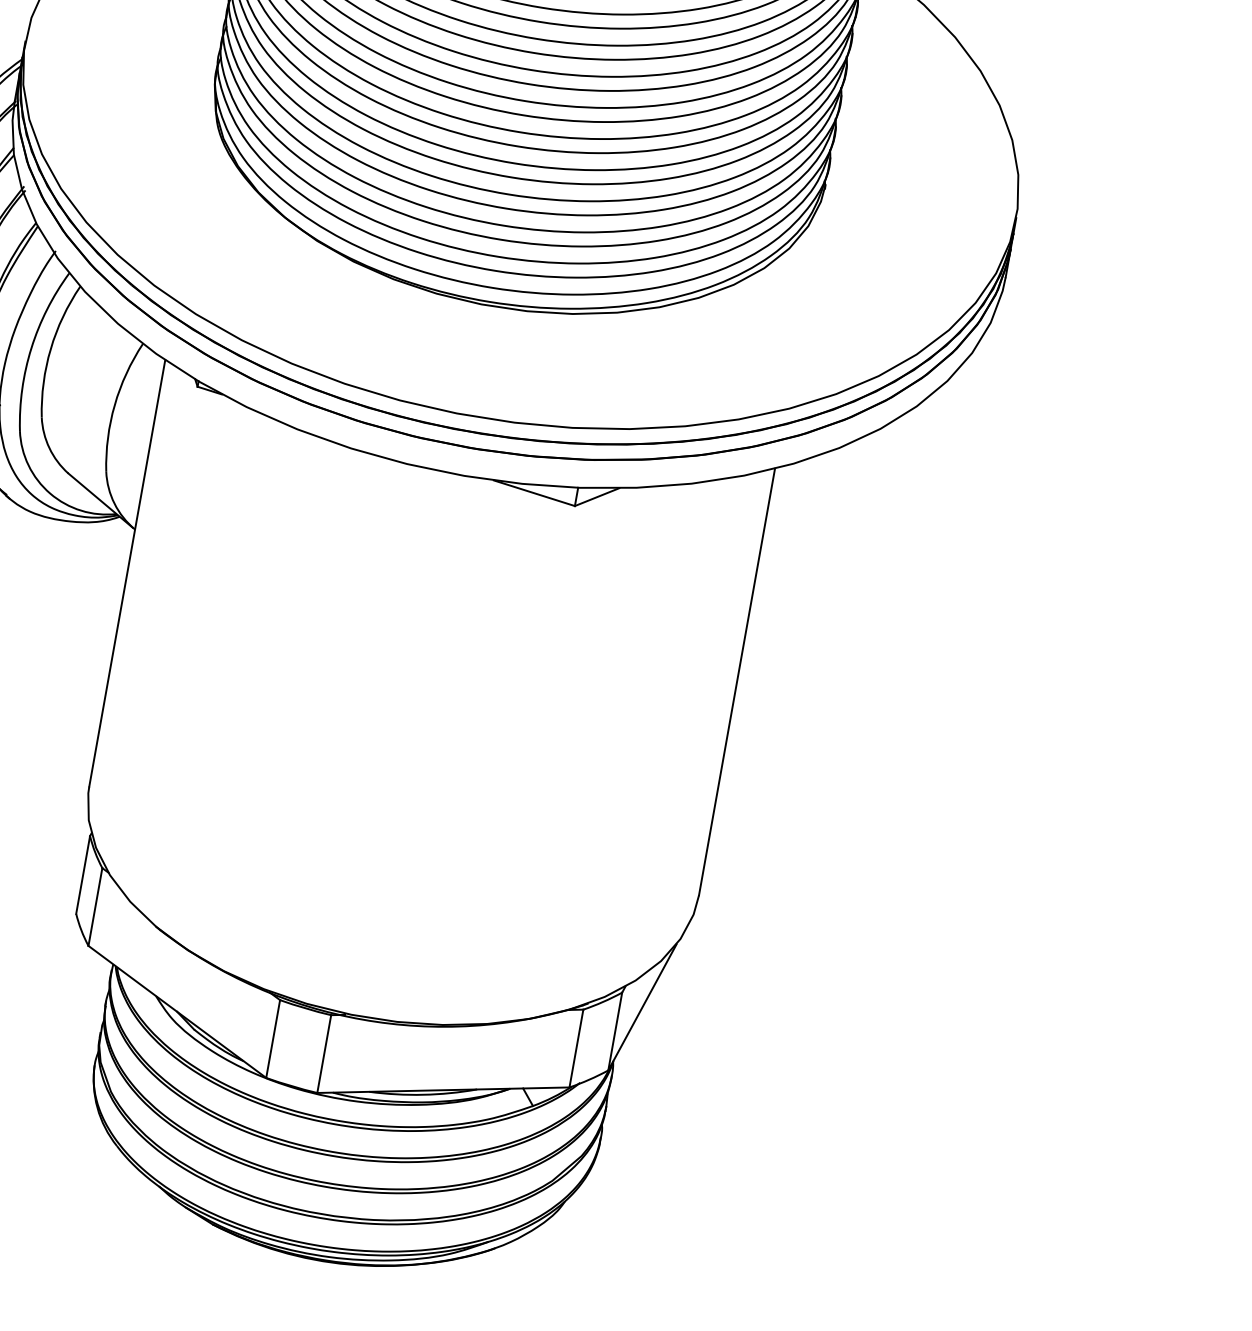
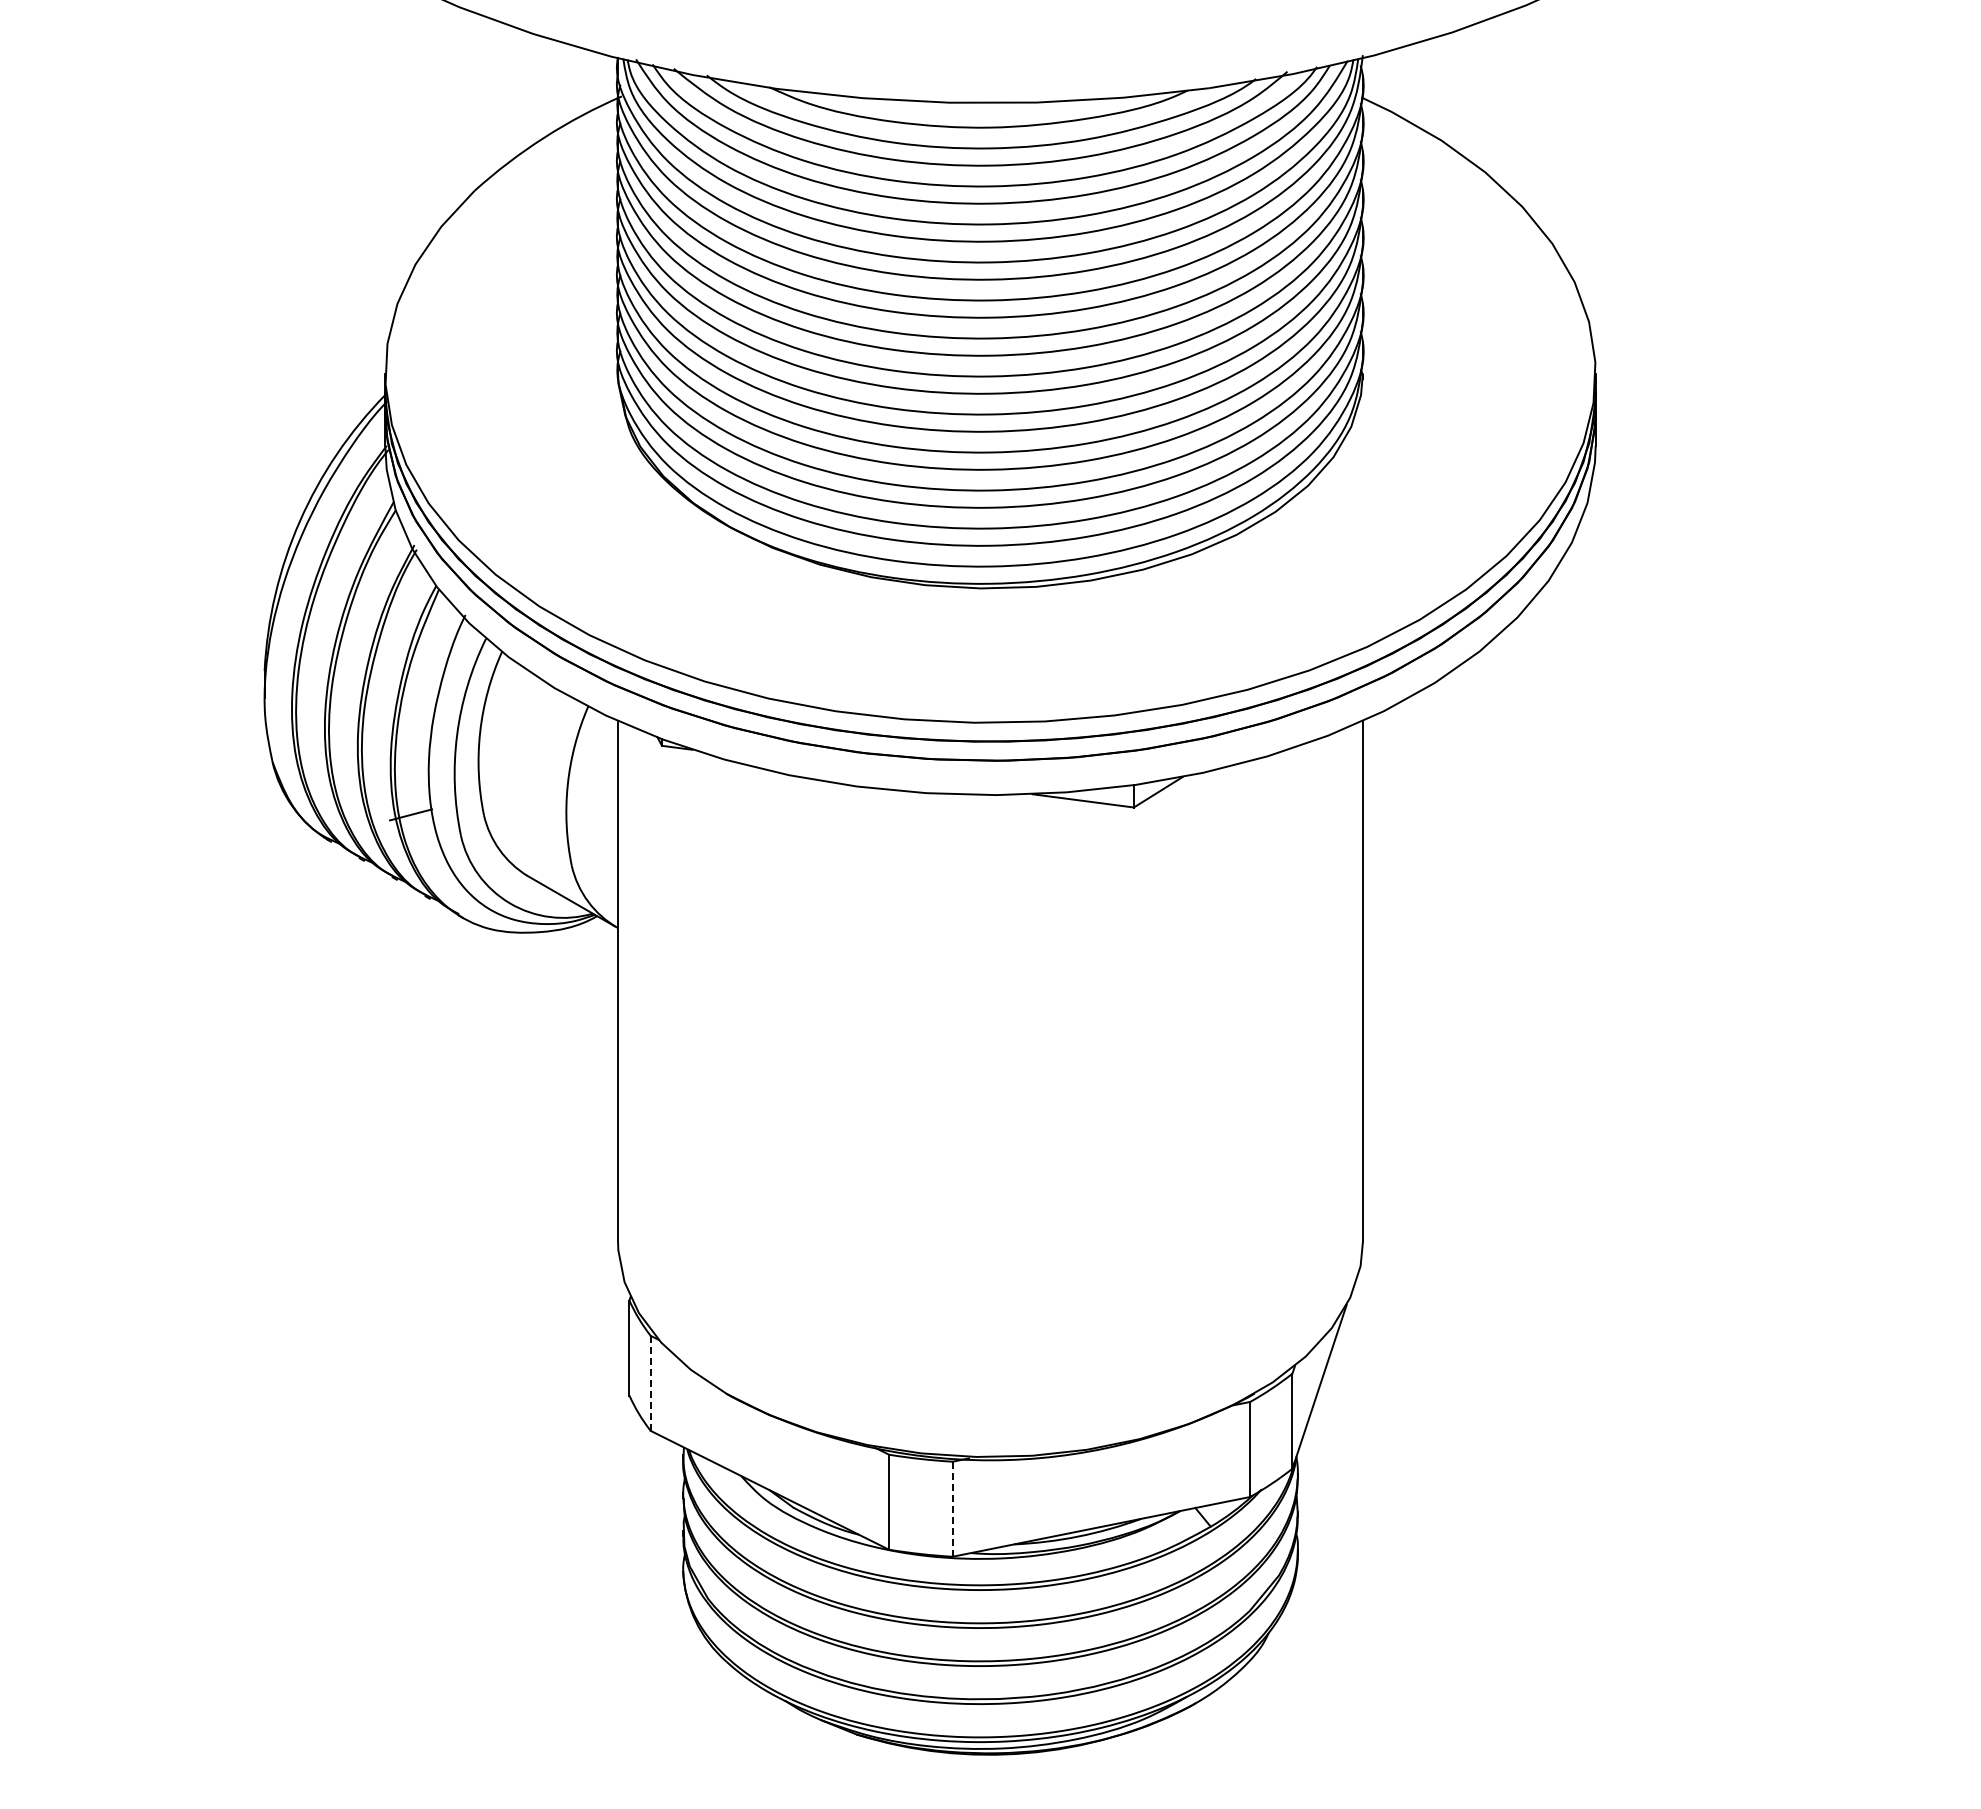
line: (95, 907) -> (650, 1383), solid -> dashed
line: (324, 1054) -> (952, 1509), solid -> dashed

